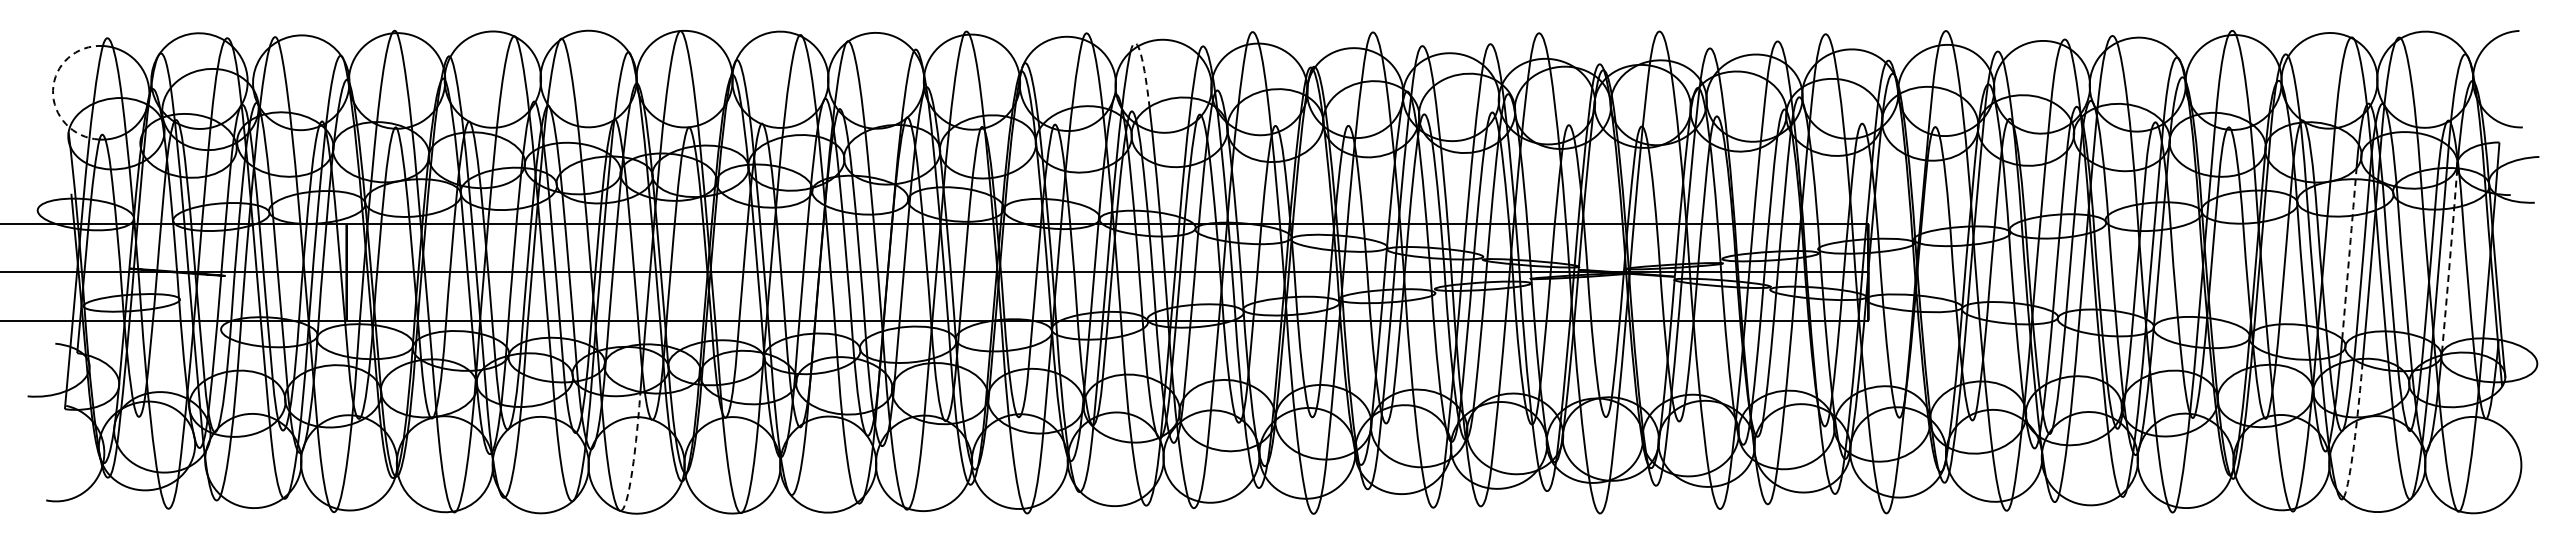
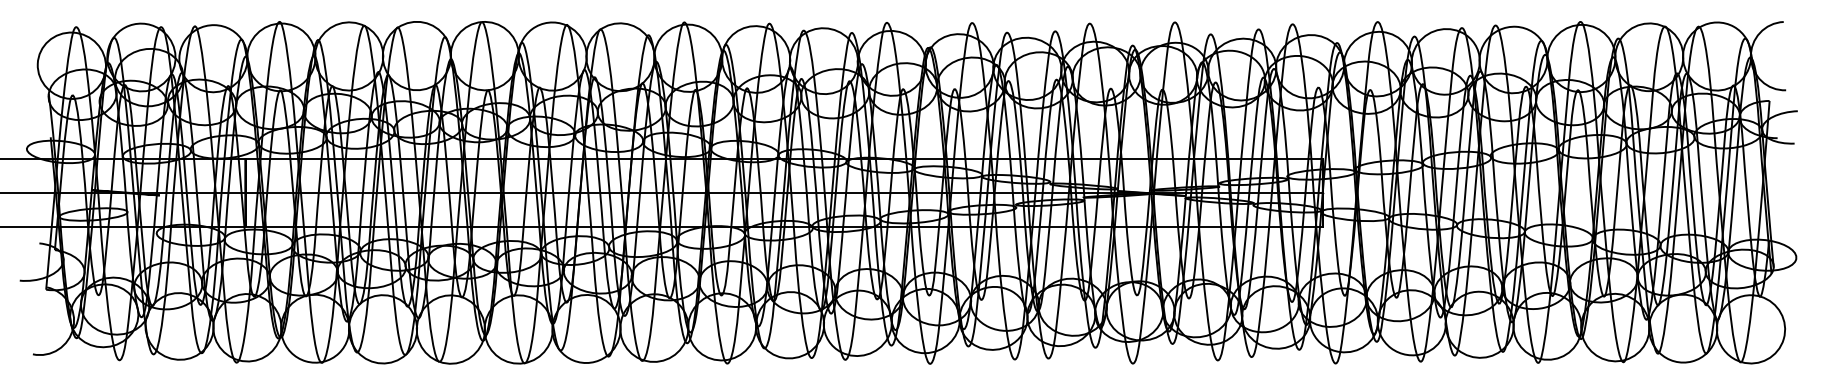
arc: (1143, 64) -> (809, 45), dashed -> solid
arc: (53, 90) -> (38, 64), dashed -> solid
arc: (2349, 251) -> (1663, 178), dashed -> solid
arc: (2449, 260) -> (1734, 184), dashed -> solid
arc: (2355, 434) -> (1667, 307), dashed -> solid
arc: (634, 455) -> (449, 322), dashed -> solid

